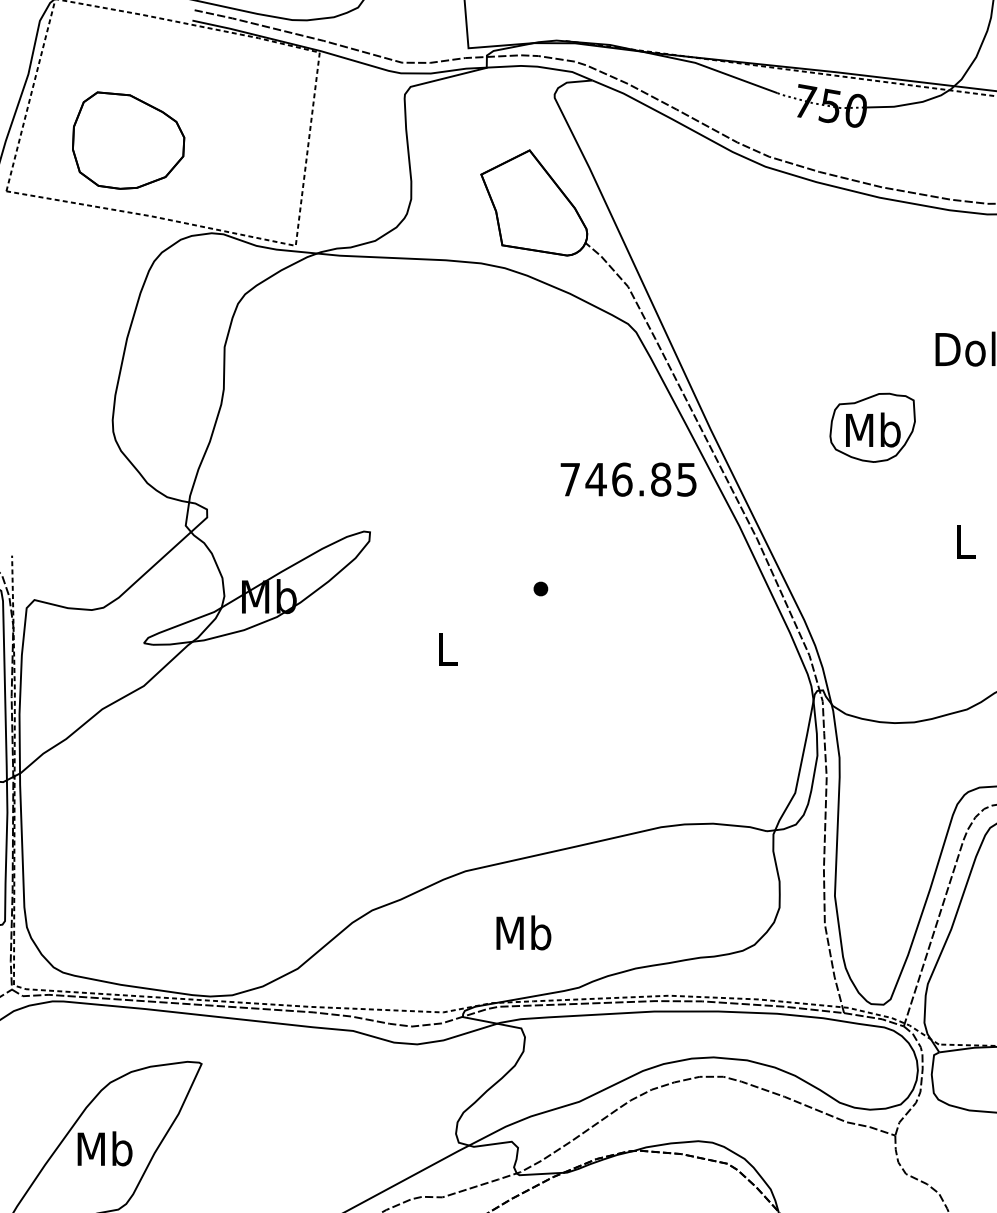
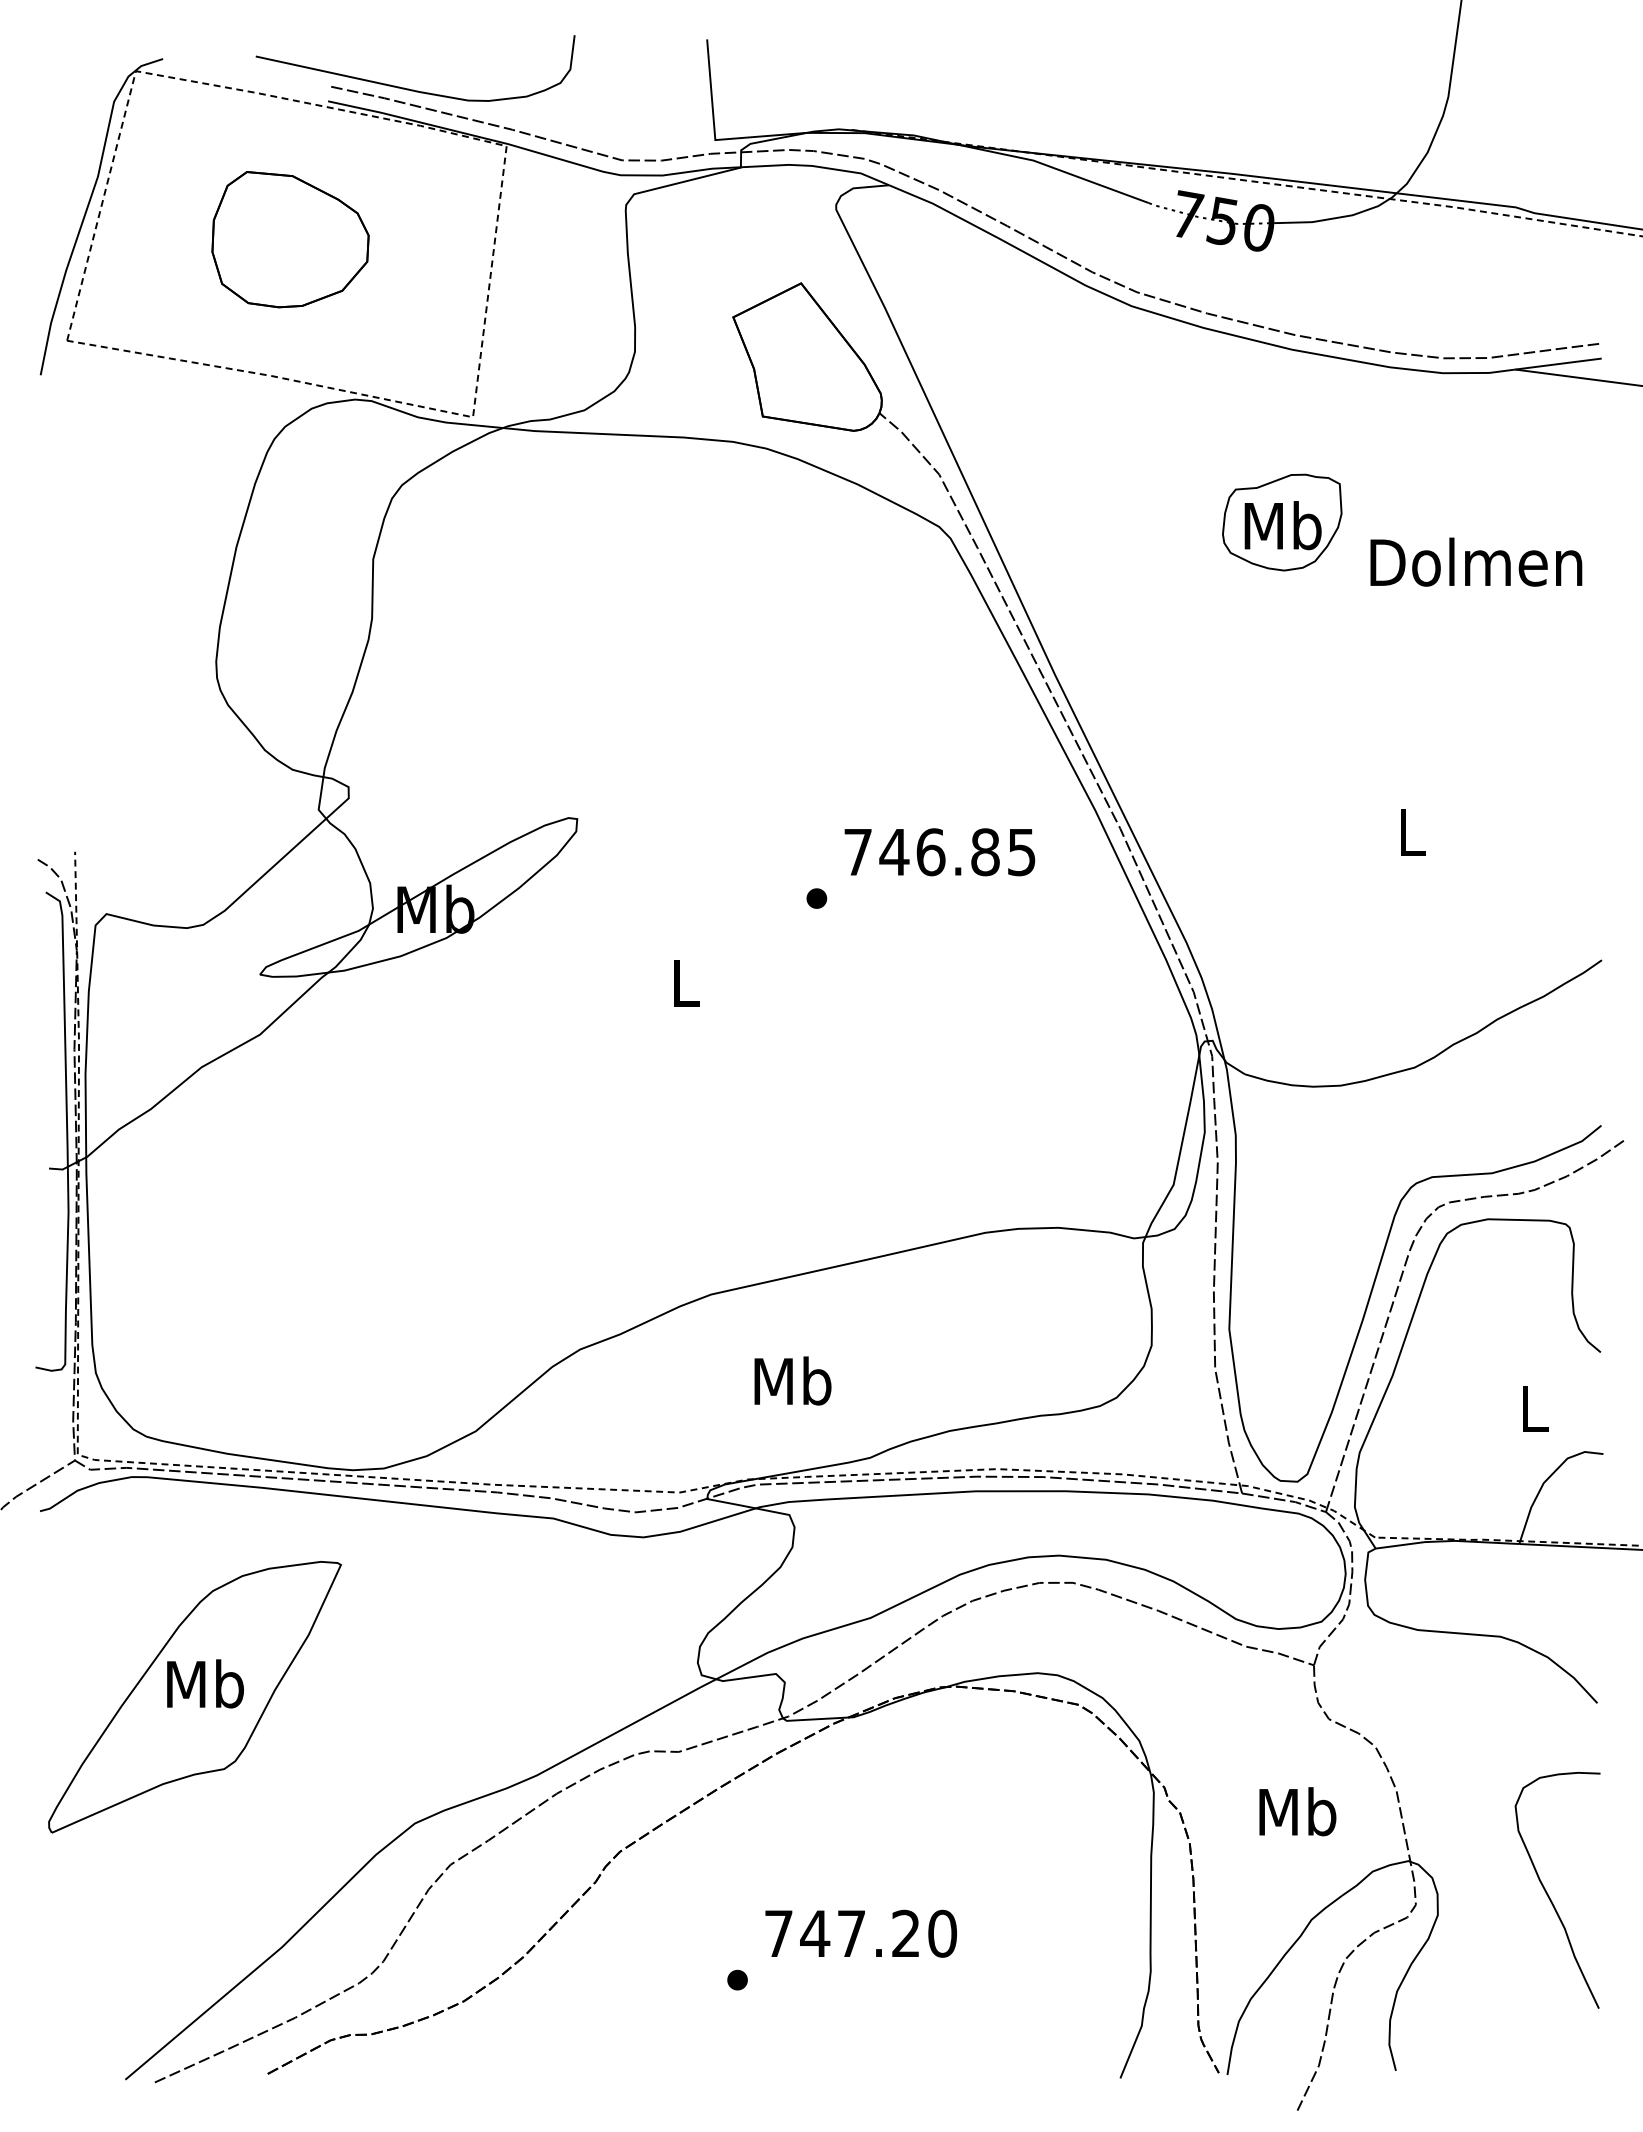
part: (128, 140) -> (290, 239), moved
part: (872, 427) -> (1282, 522), moved
text: (628, 479) -> (939, 852), moved

